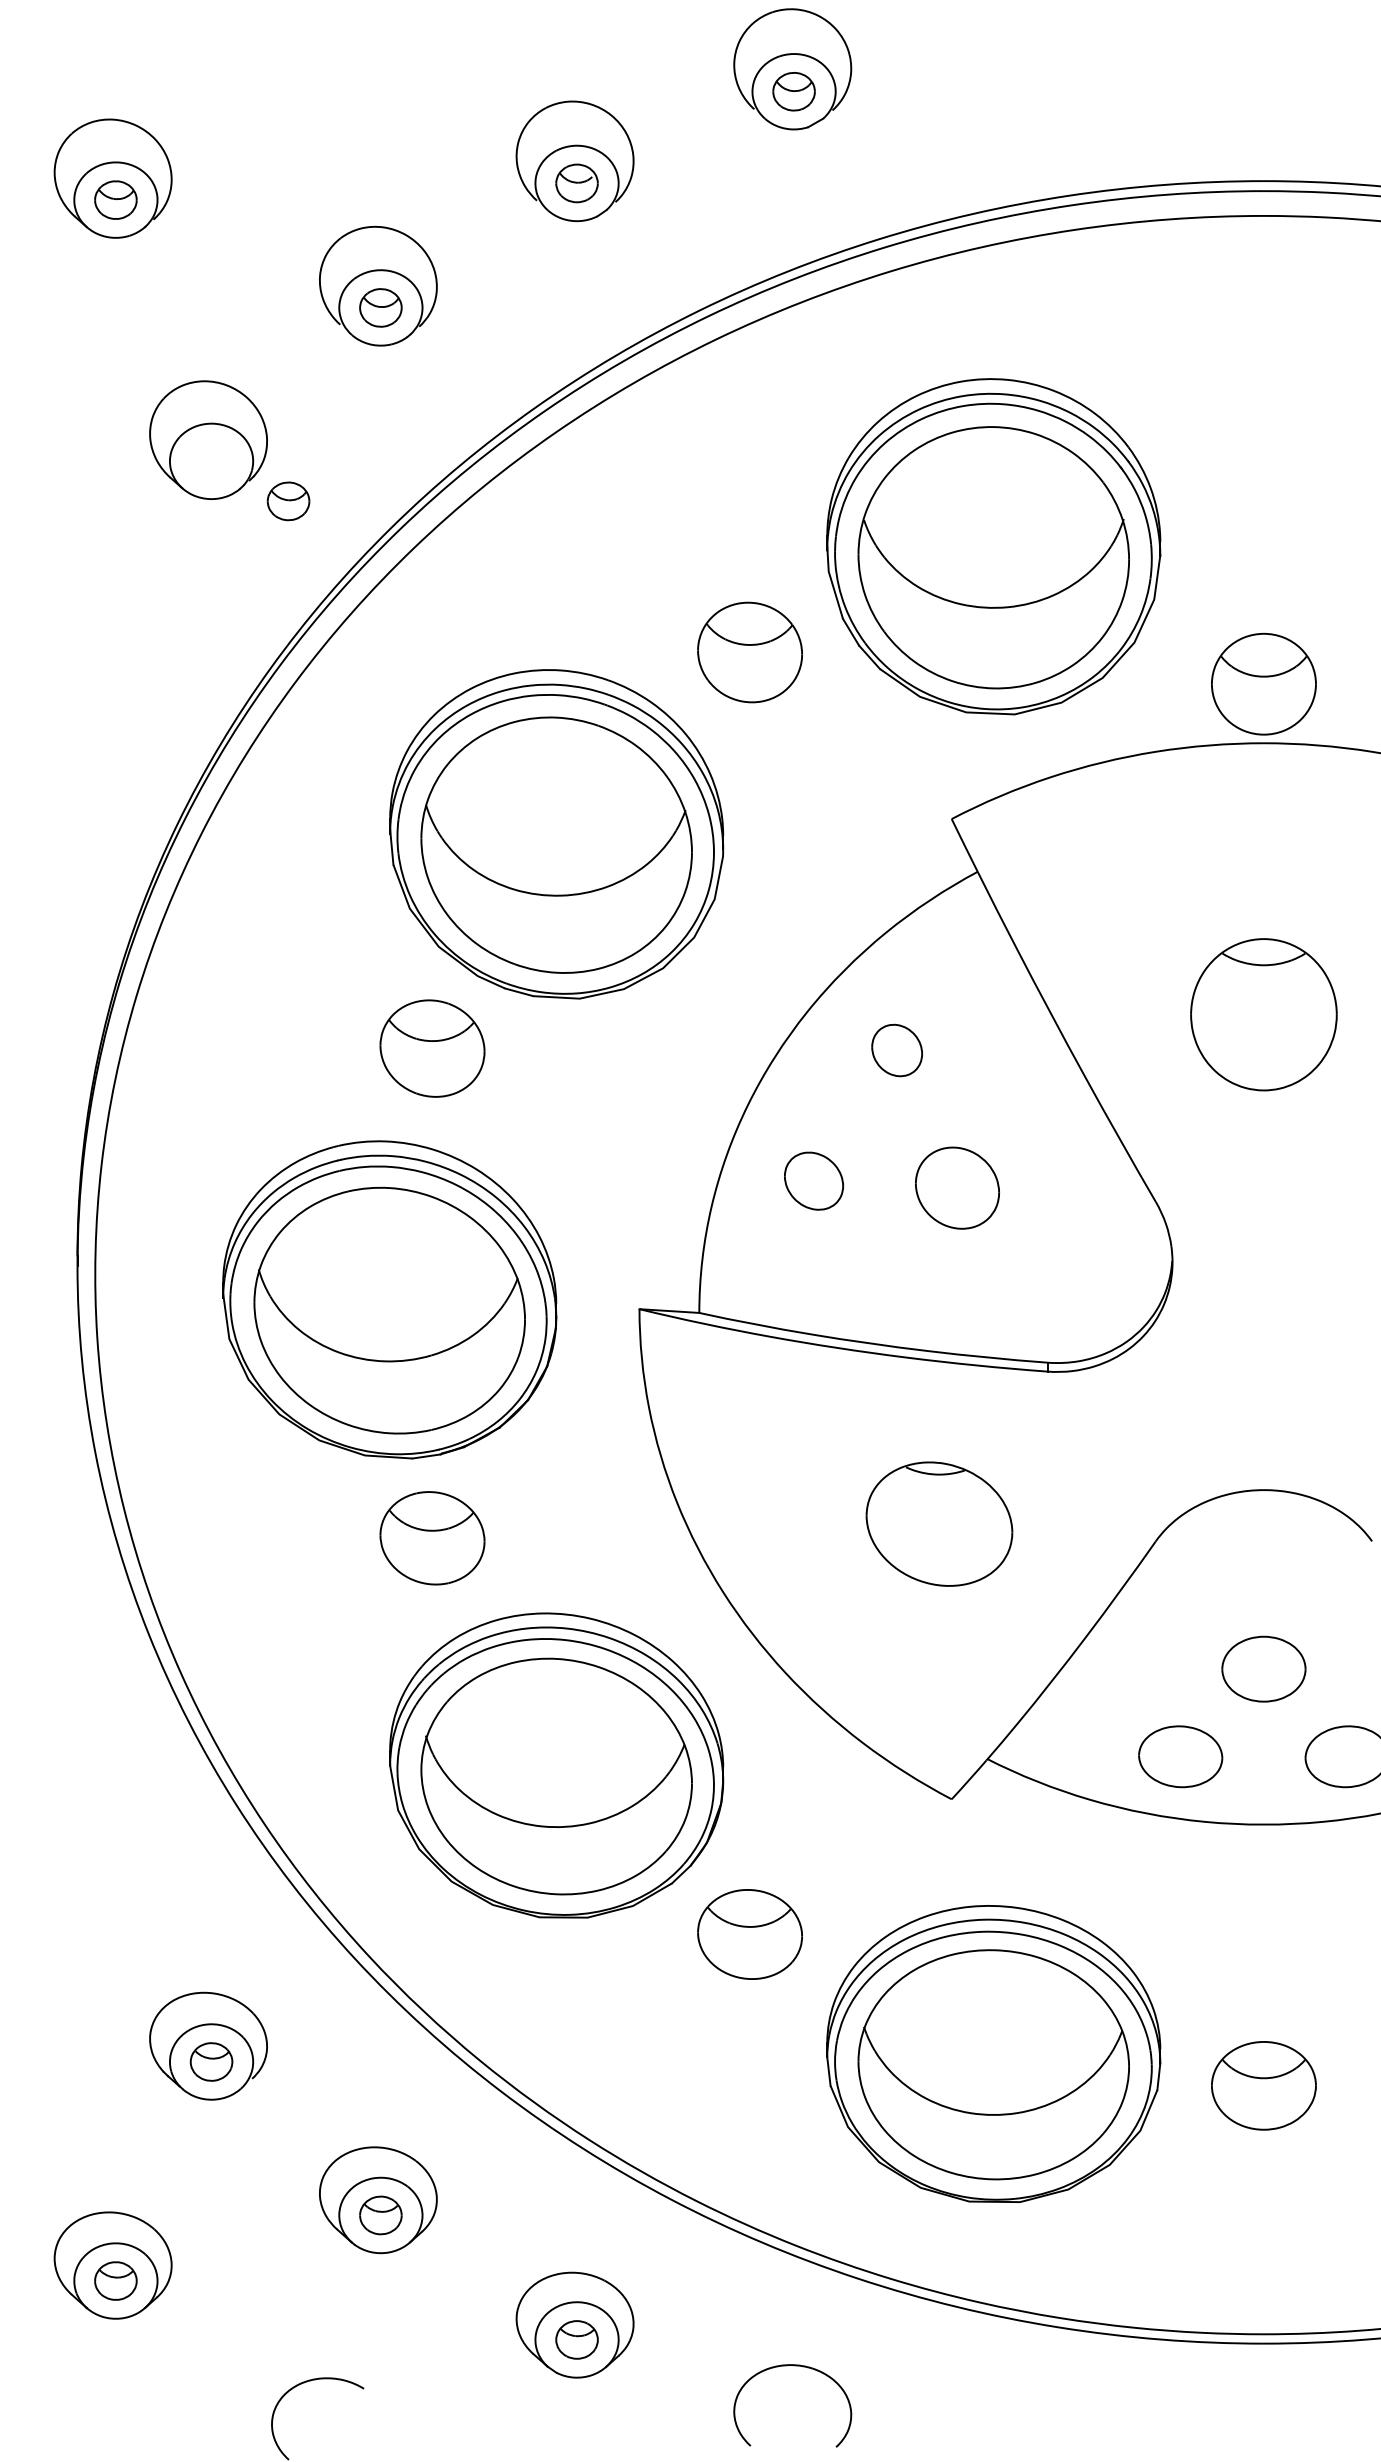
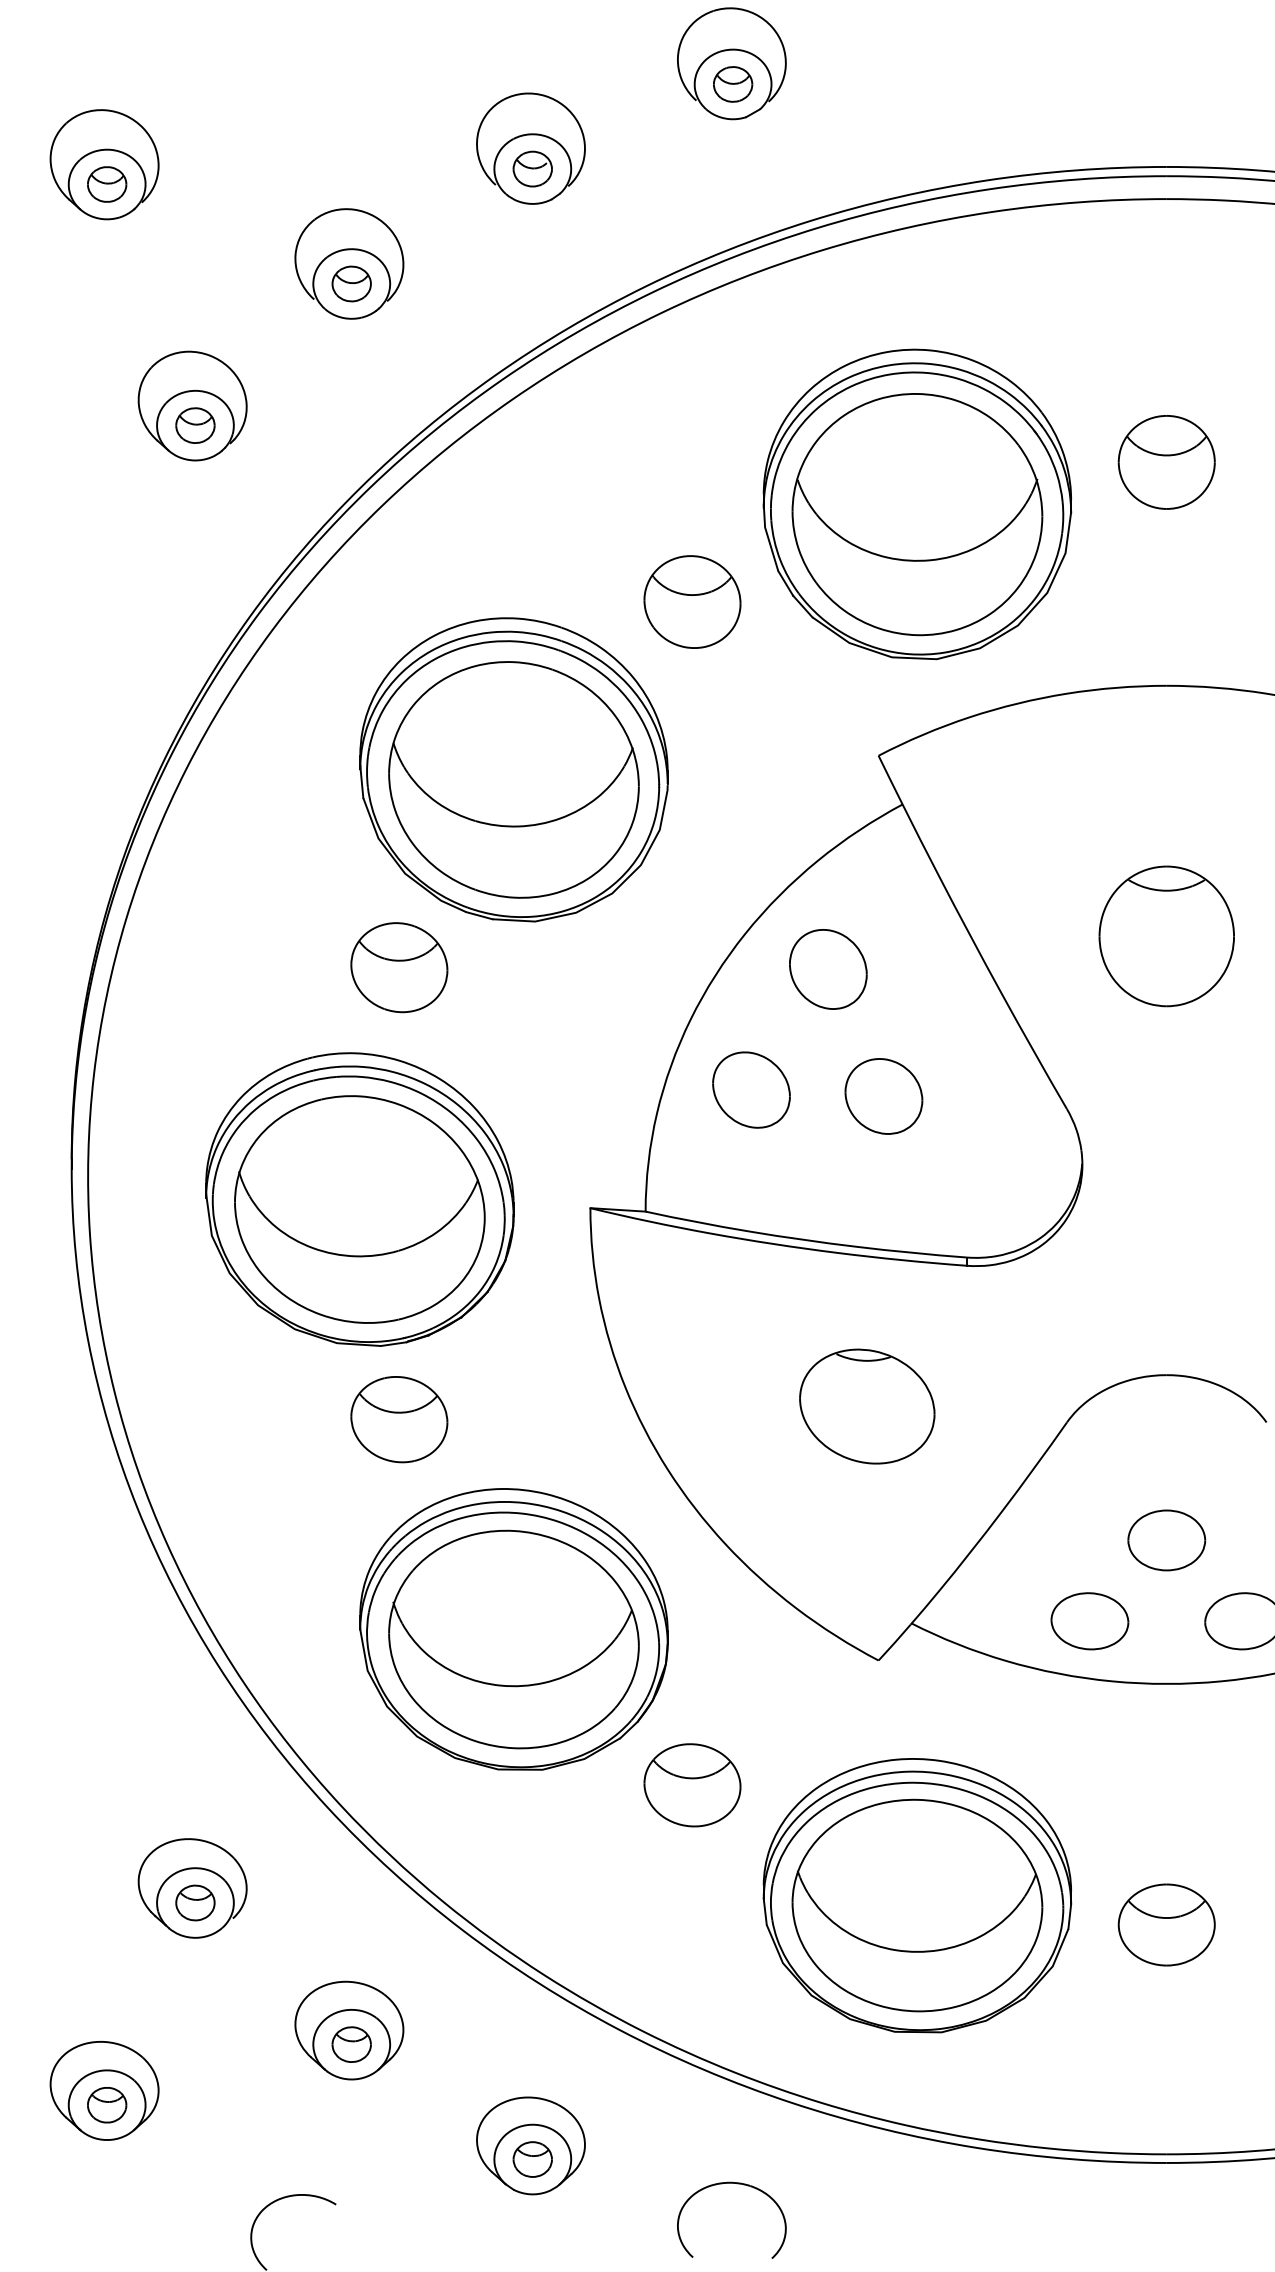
part: (288, 501) -> (195, 425), moved
part: (1263, 683) -> (1166, 461), moved
part: (896, 1050) -> (827, 969), size x1.67
part: (813, 1180) -> (751, 1089), size x1.43

